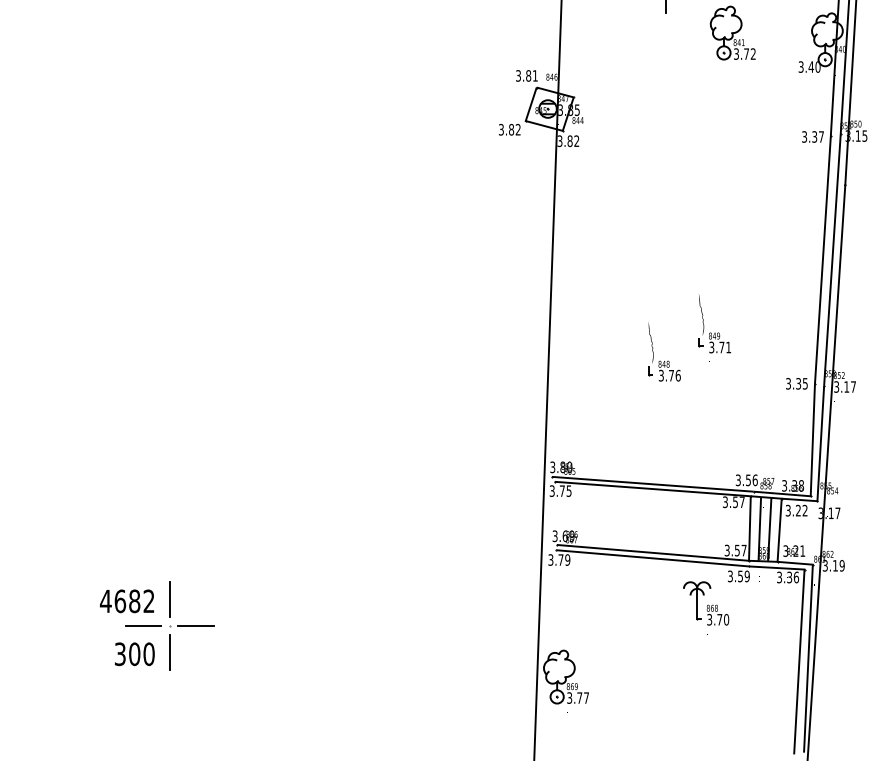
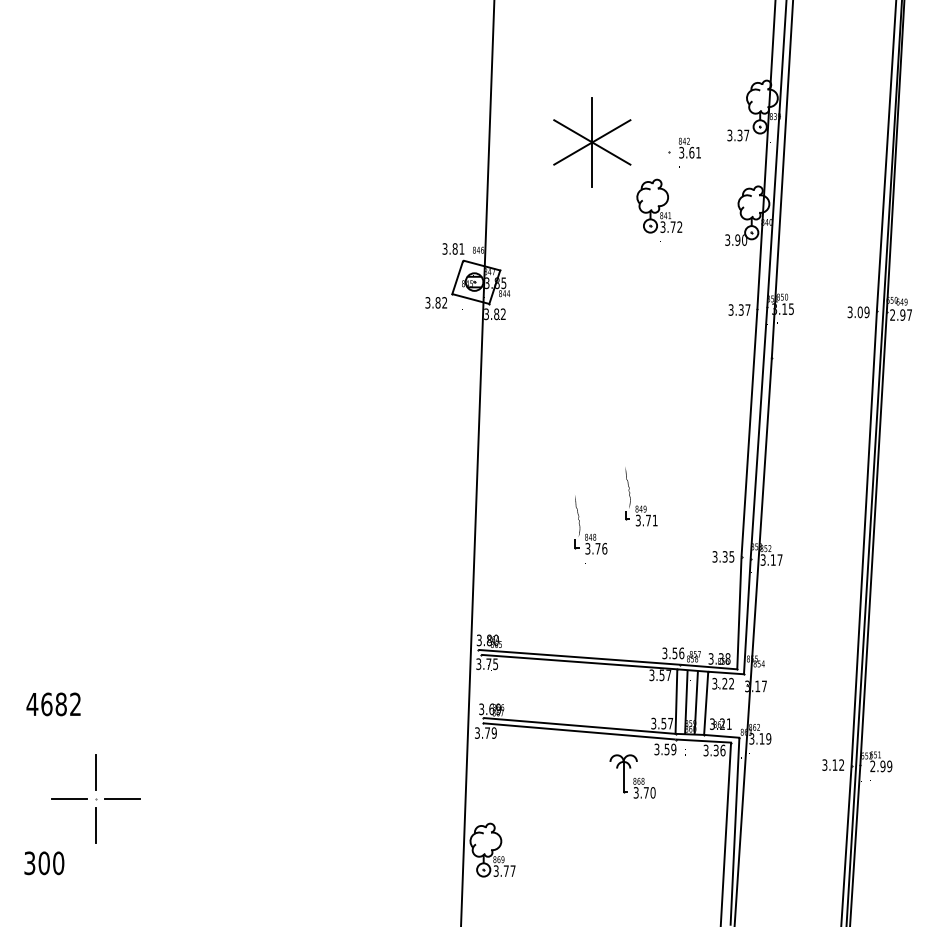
text: (810, 66) -> (737, 239), 3.40 -> 3.90
text: (126, 601) -> (53, 704), moved
text: (134, 654) -> (44, 863), moved

